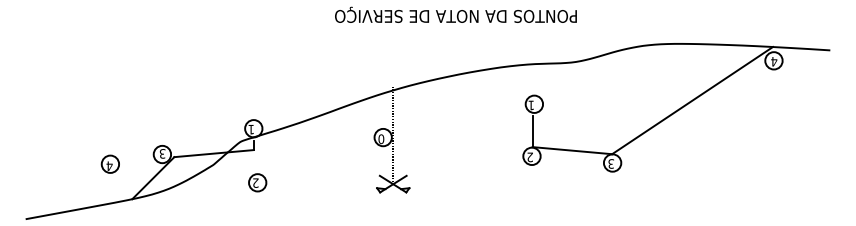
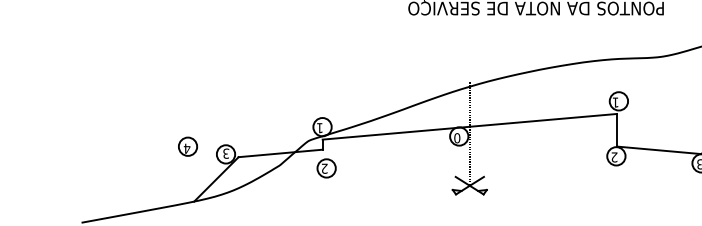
line: (392, 128) -> (469, 126), added
part: (109, 163) -> (187, 145), moved
part: (257, 182) -> (326, 168), moved

